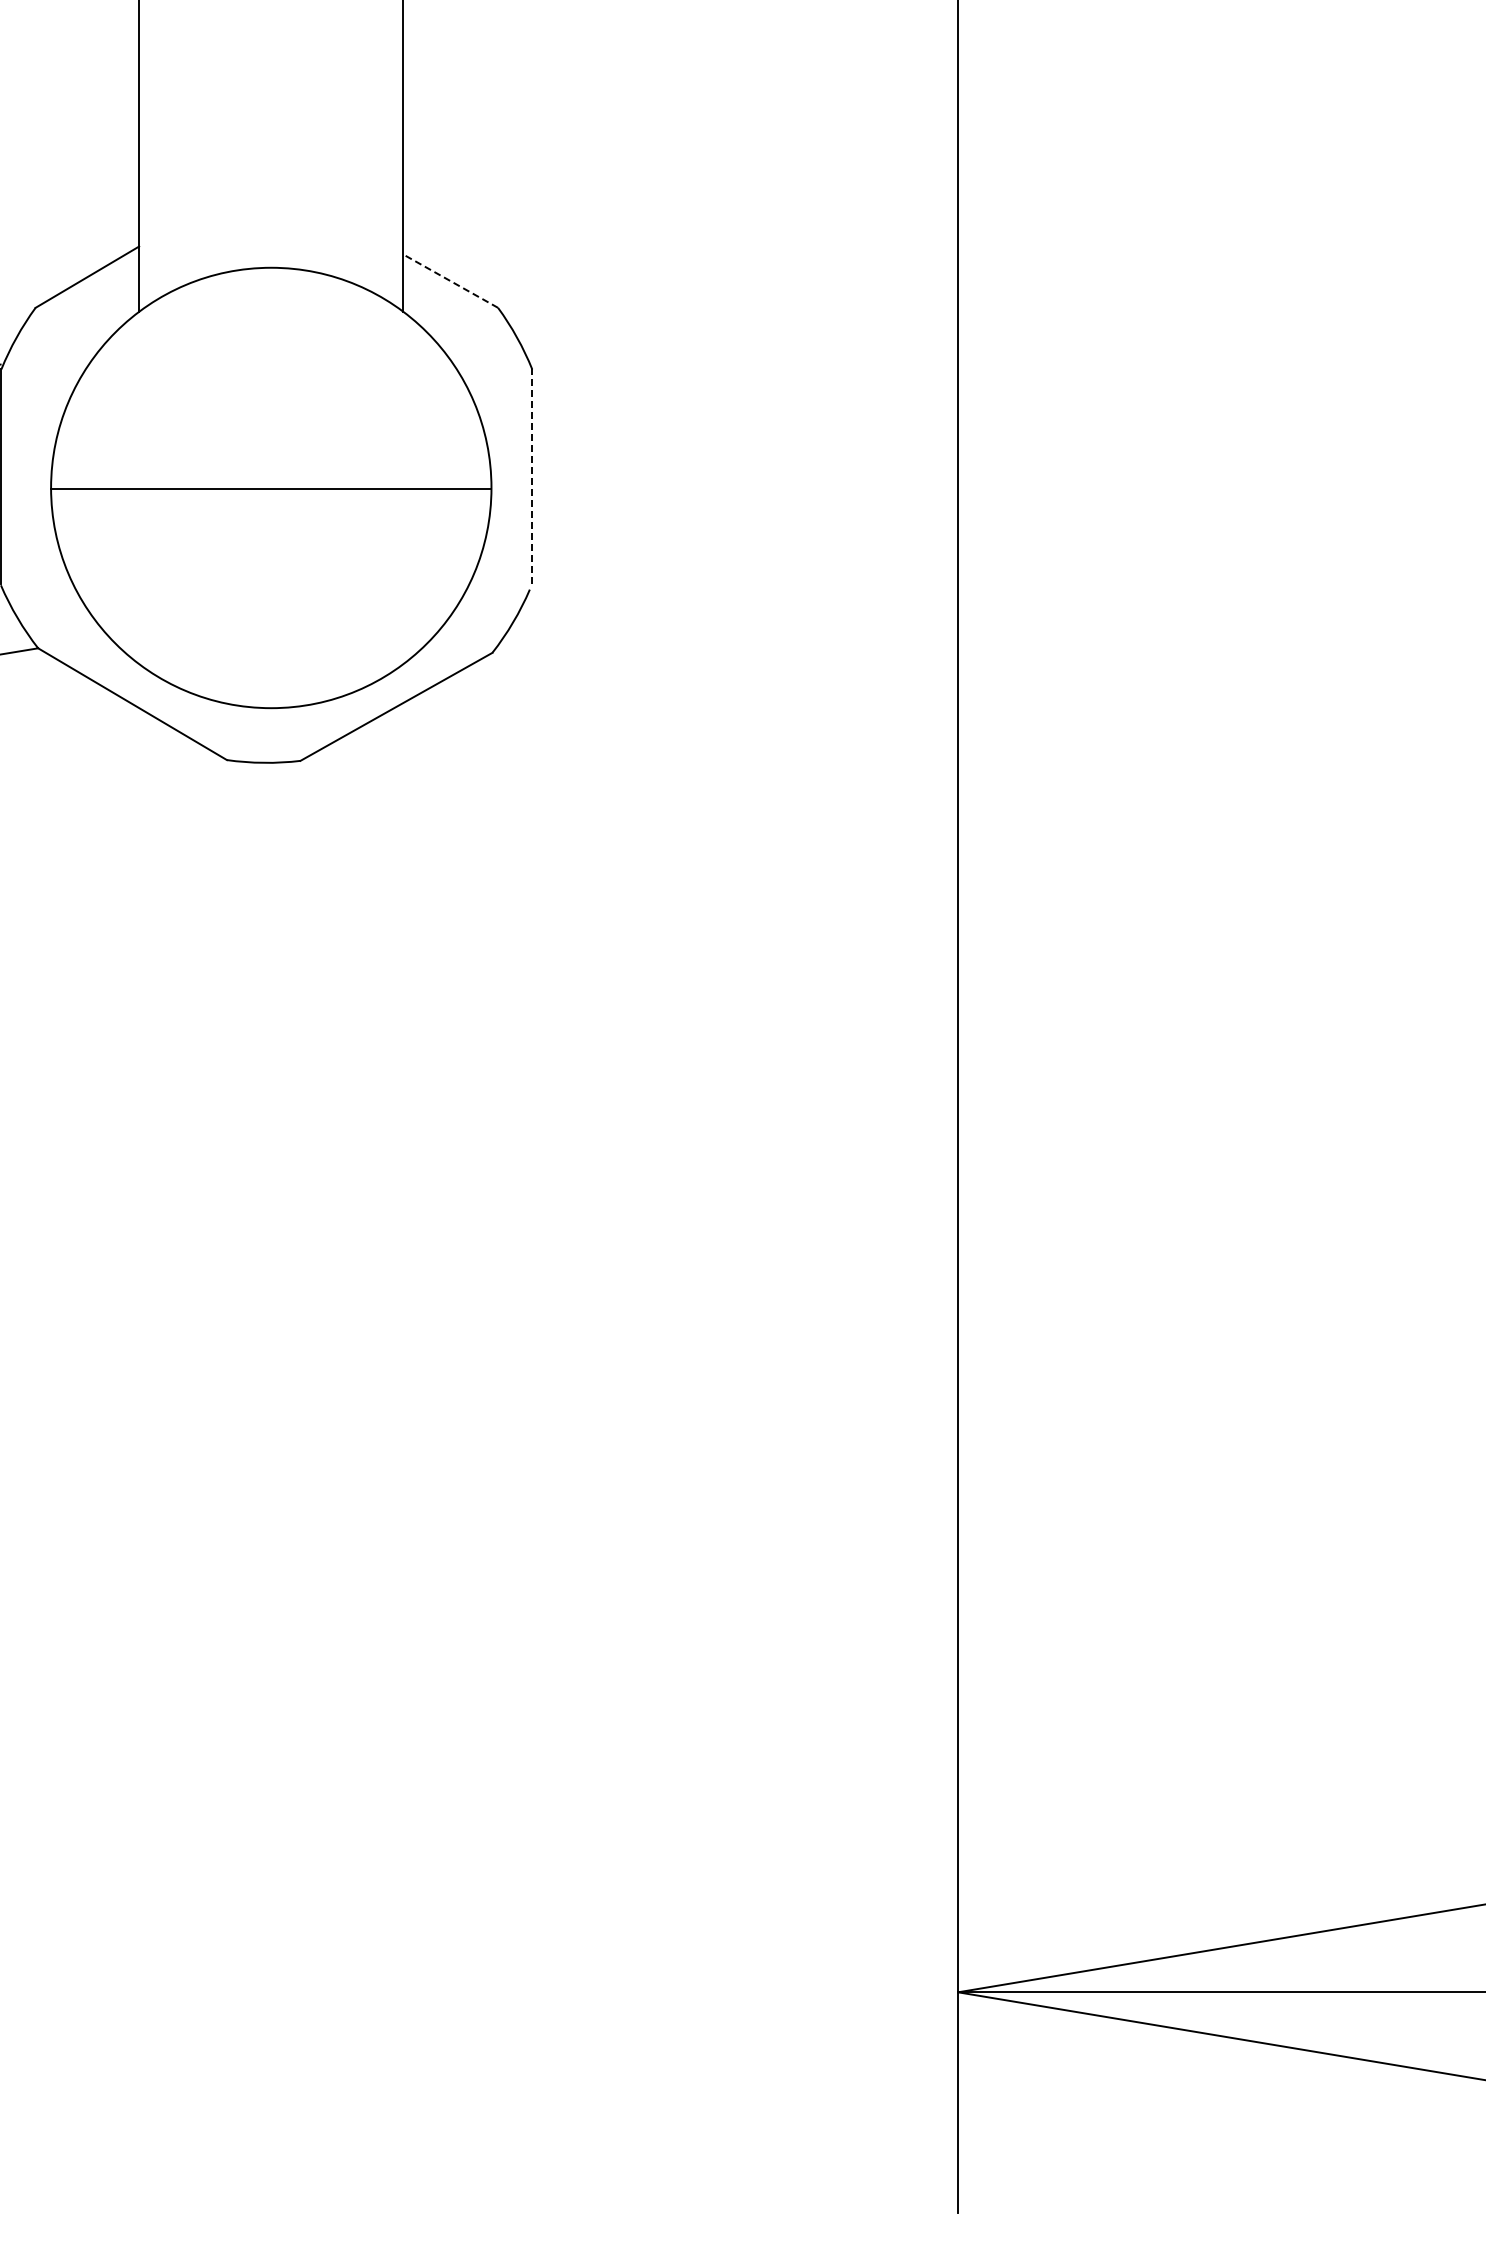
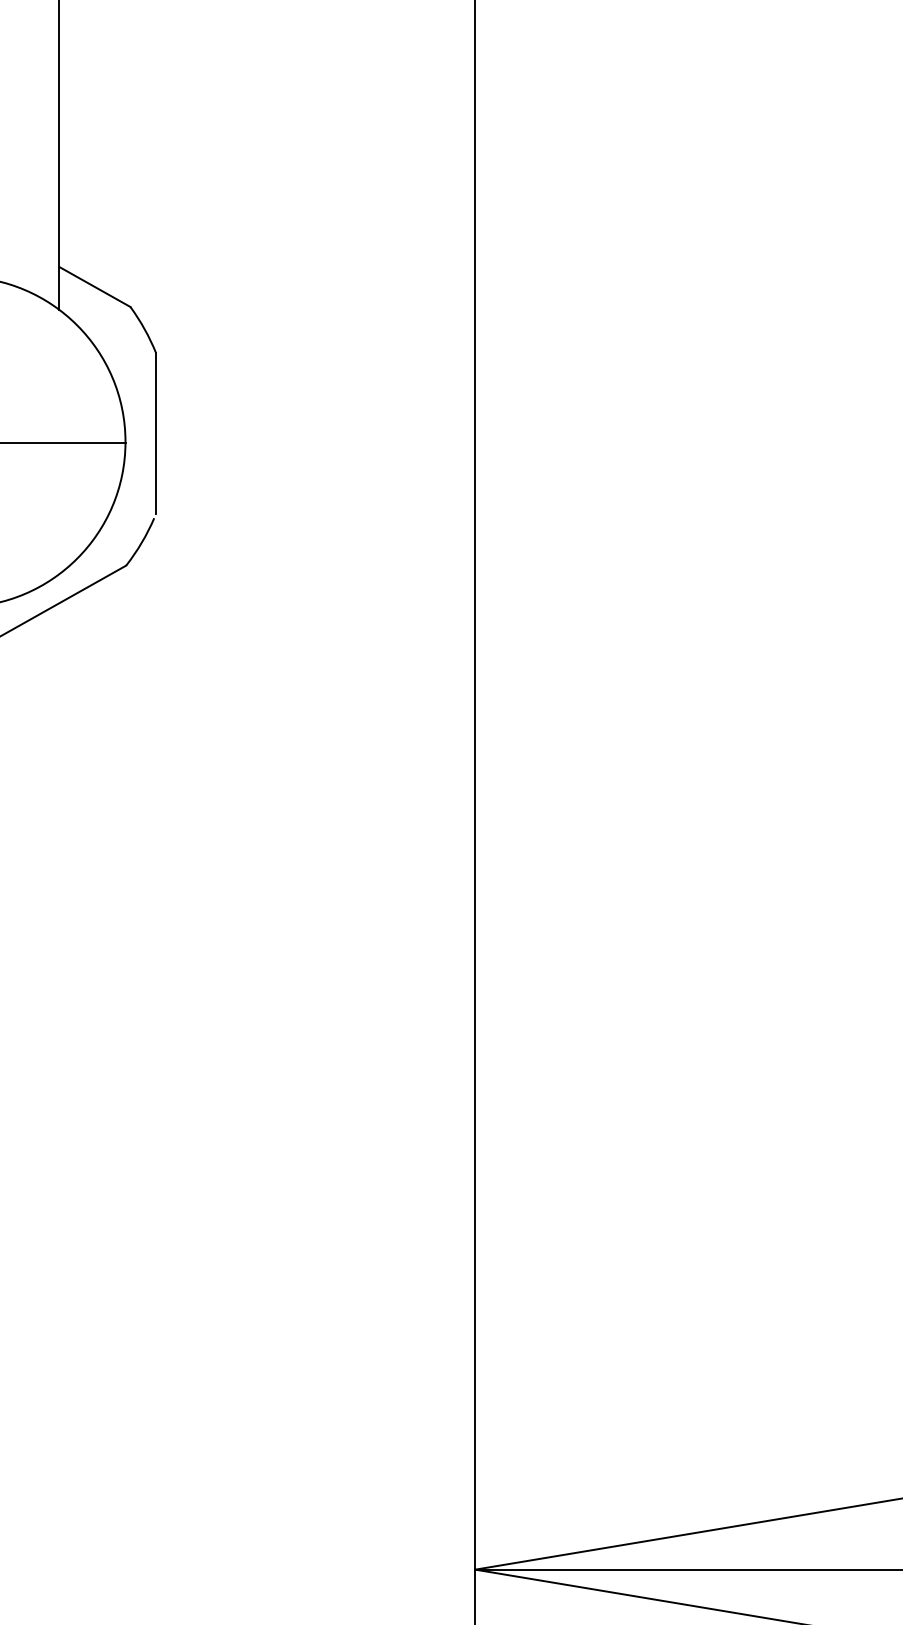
line: (450, 280) -> (94, 286), dashed -> solid
line: (532, 476) -> (156, 433), dashed -> solid

